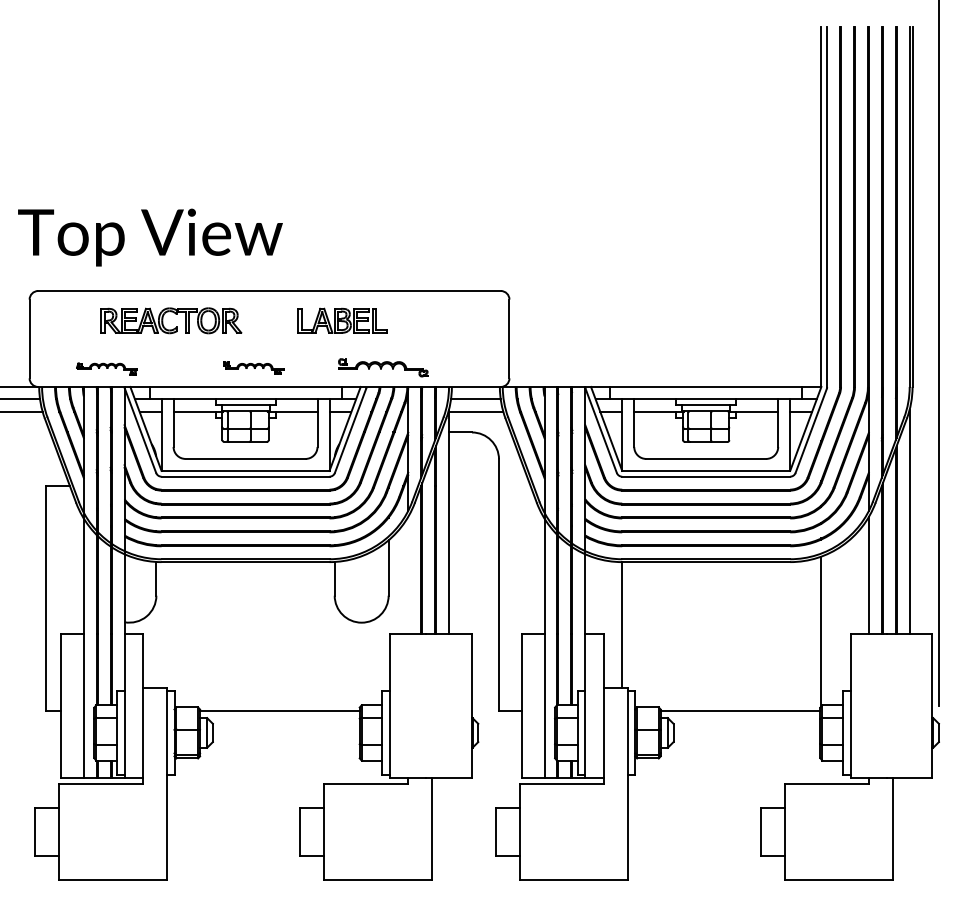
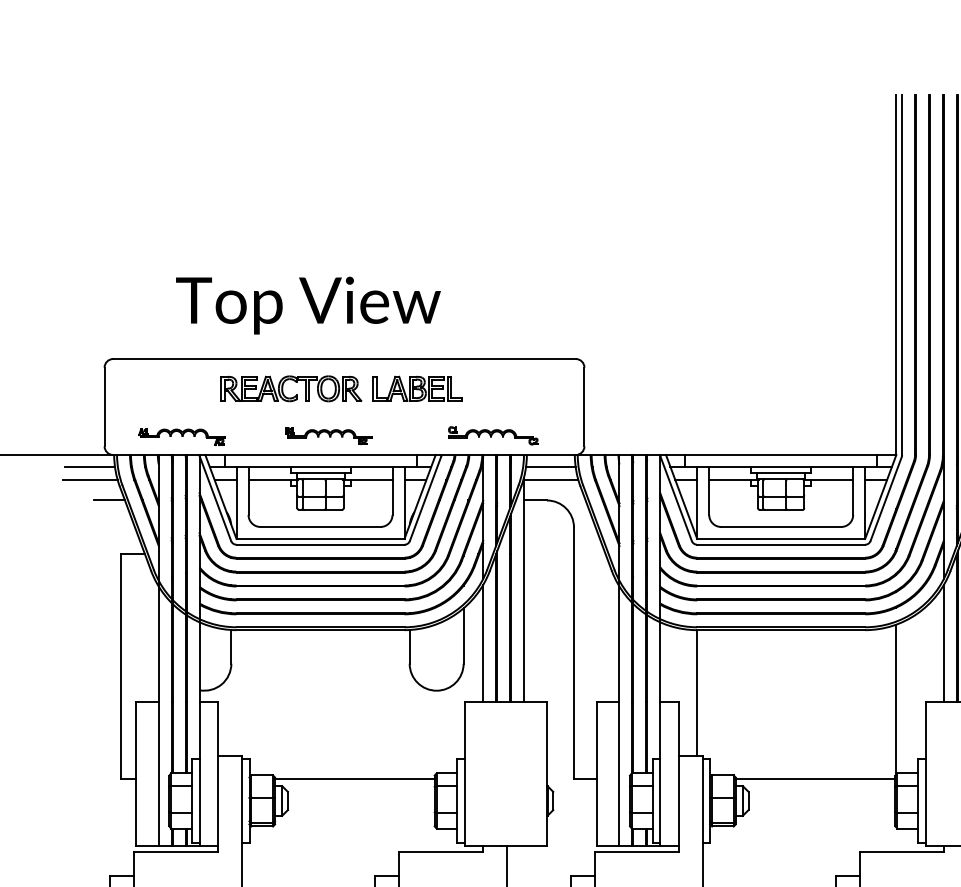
text: (150, 237) -> (308, 305), moved
part: (175, 314) -> (295, 382), moved
part: (253, 367) -> (328, 435), size x1.43
part: (383, 367) -> (493, 435), moved
part: (106, 368) -> (181, 436), size x1.43
line: (34, 432) -> (109, 500), added
line: (408, 575) -> (483, 643), added

